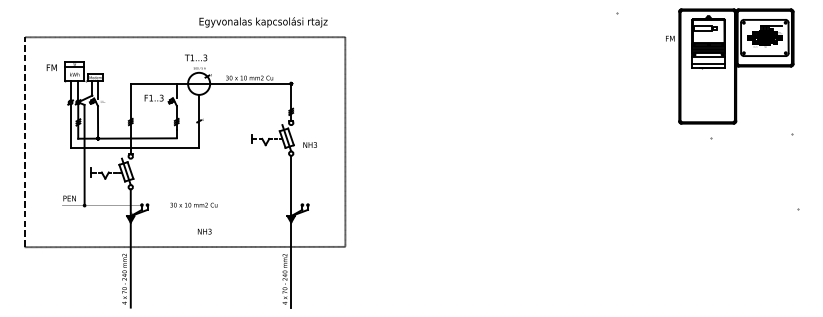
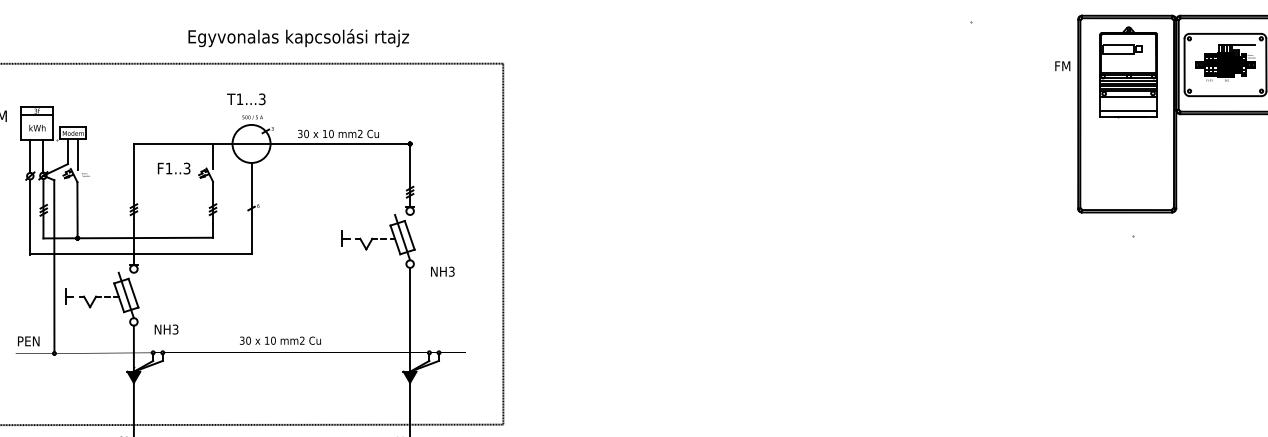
text: (263, 22) -> (298, 38), moved
text: (309, 144) -> (441, 270), moved
text: (193, 204) -> (279, 339), moved
text: (204, 231) -> (166, 329), moved

